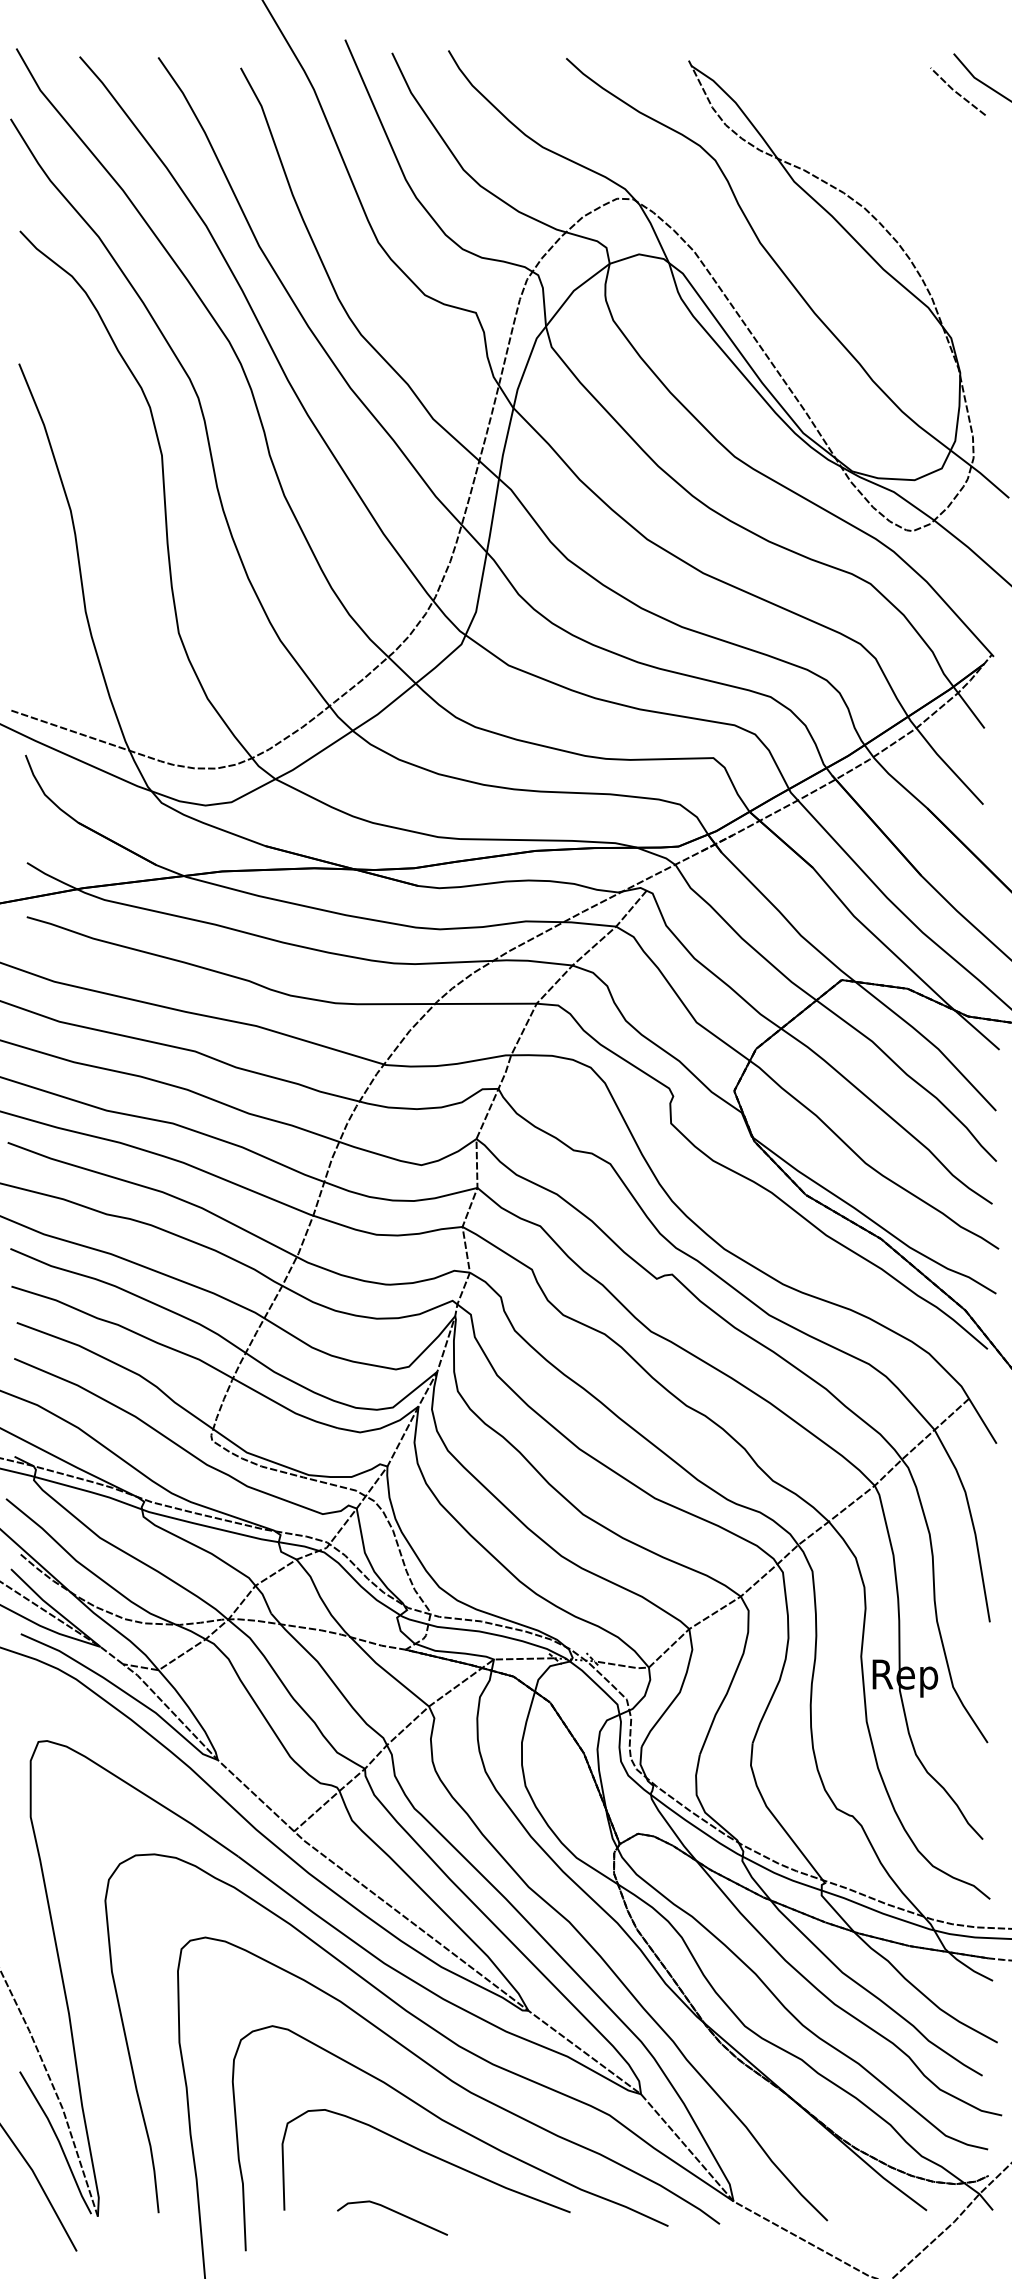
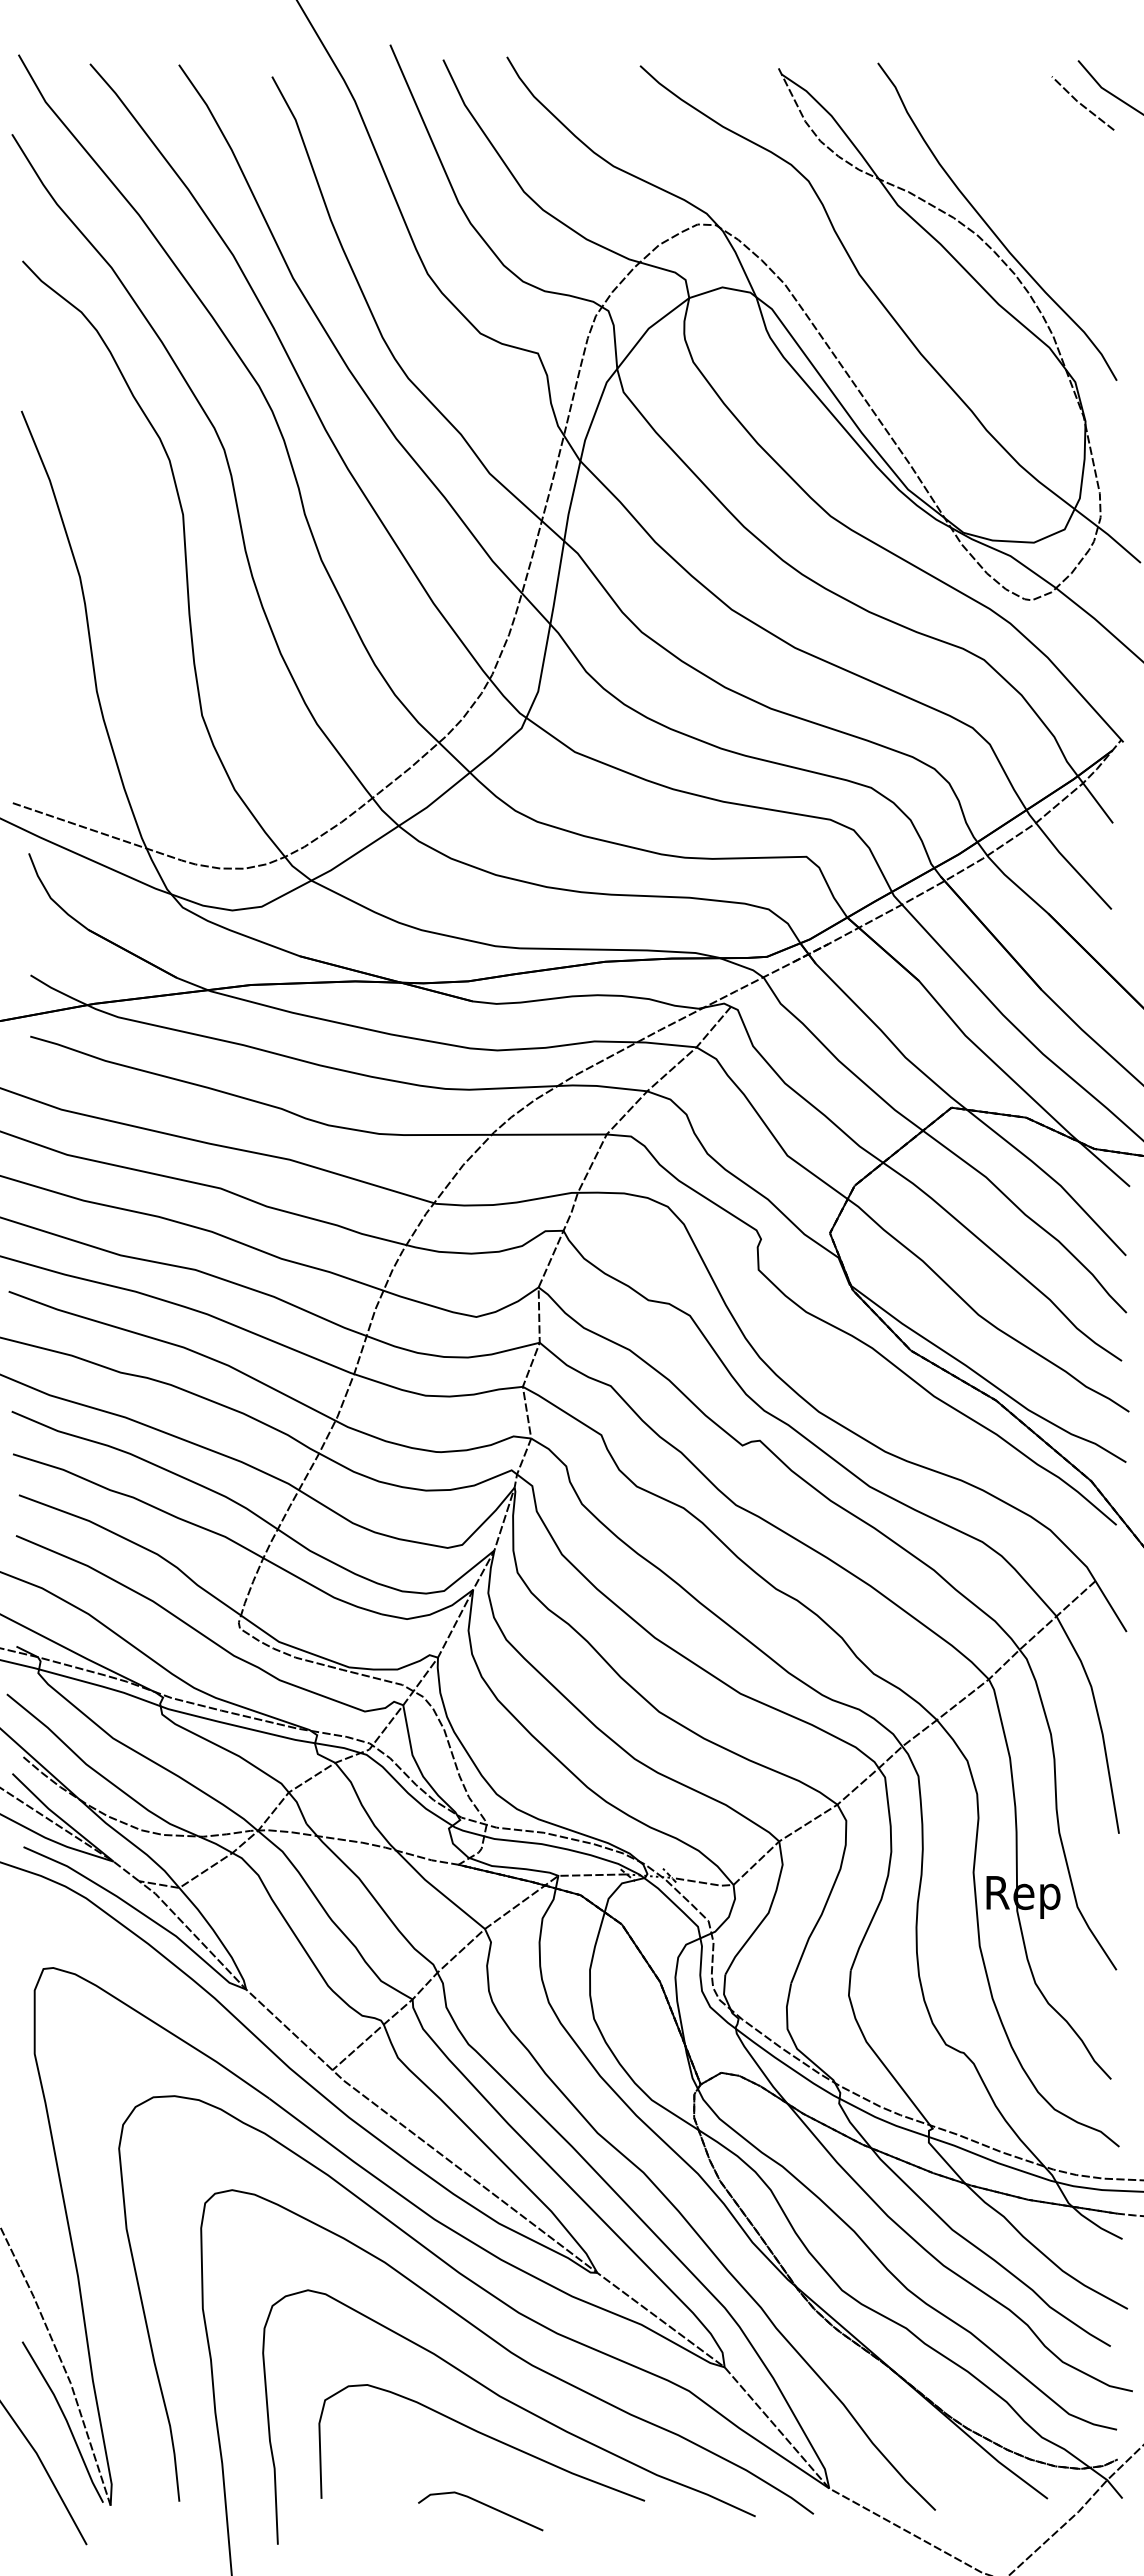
curve: (876, 201) -> (990, 227), added
line: (395, 2212) -> (484, 2505), moved

